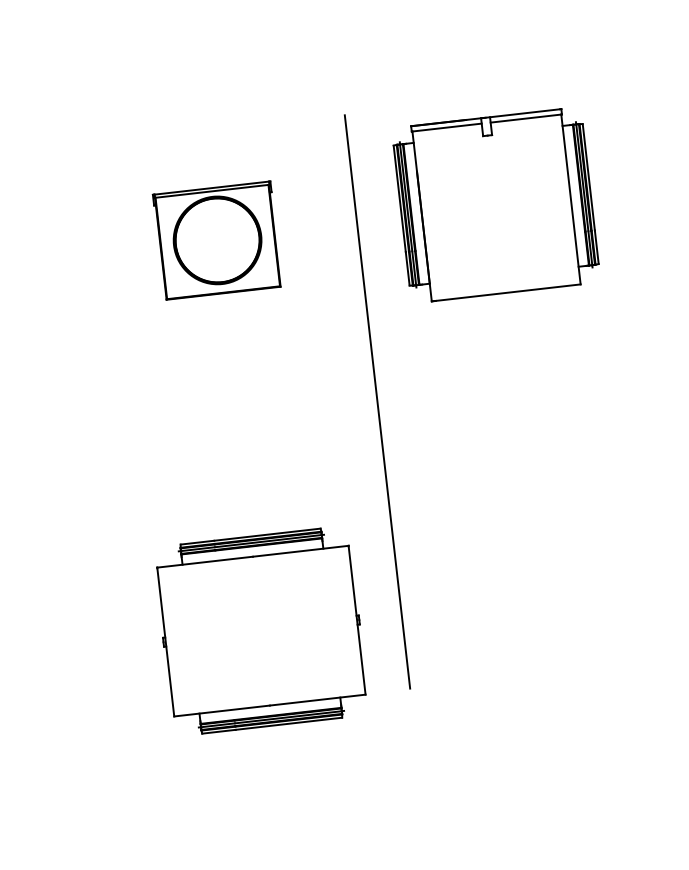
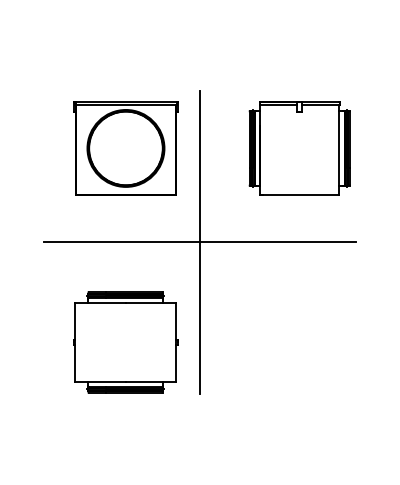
part: (495, 204) -> (299, 148), moved
part: (216, 240) -> (125, 148), size x1.67
line: (376, 402) -> (199, 242), added
part: (261, 631) -> (125, 342), moved

